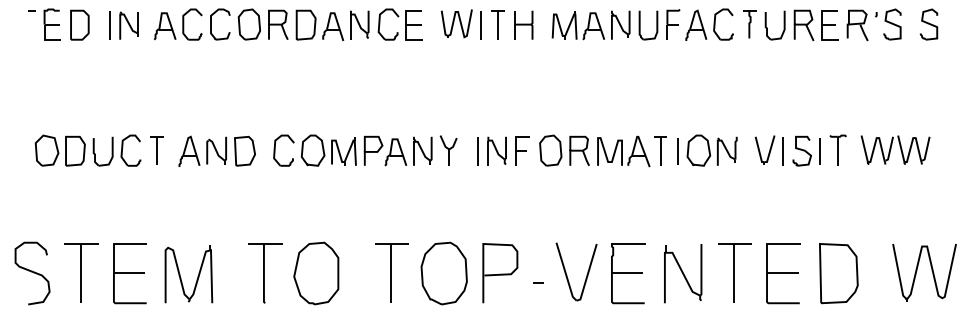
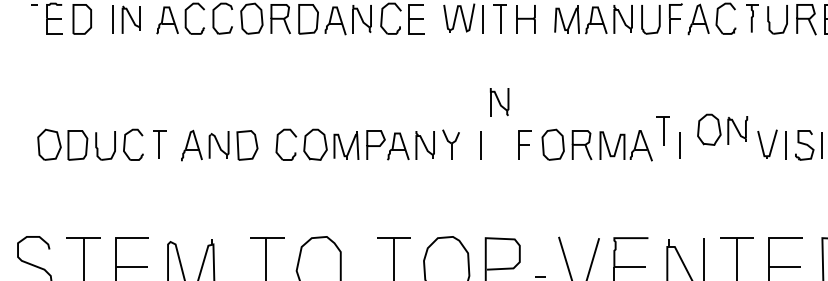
part: (496, 150) -> (498, 101), moved
part: (660, 150) -> (662, 130), moved
part: (711, 150) -> (721, 129), moved

